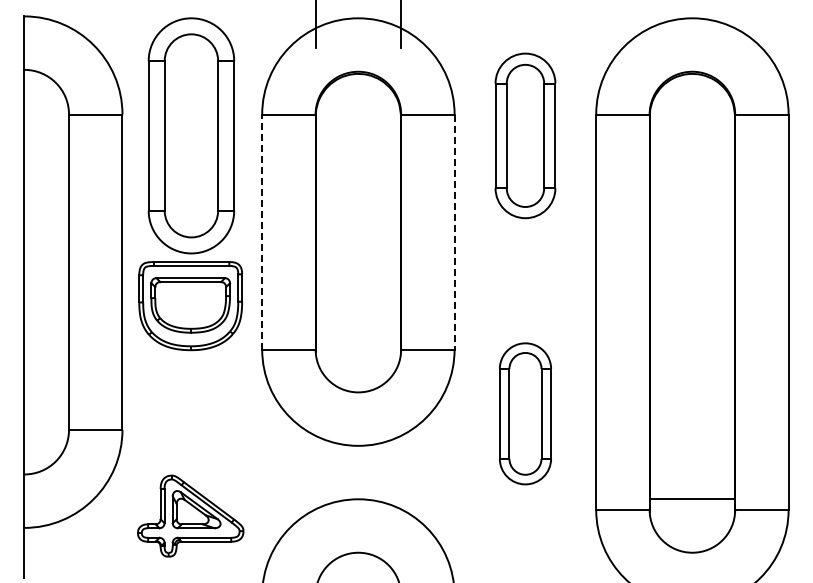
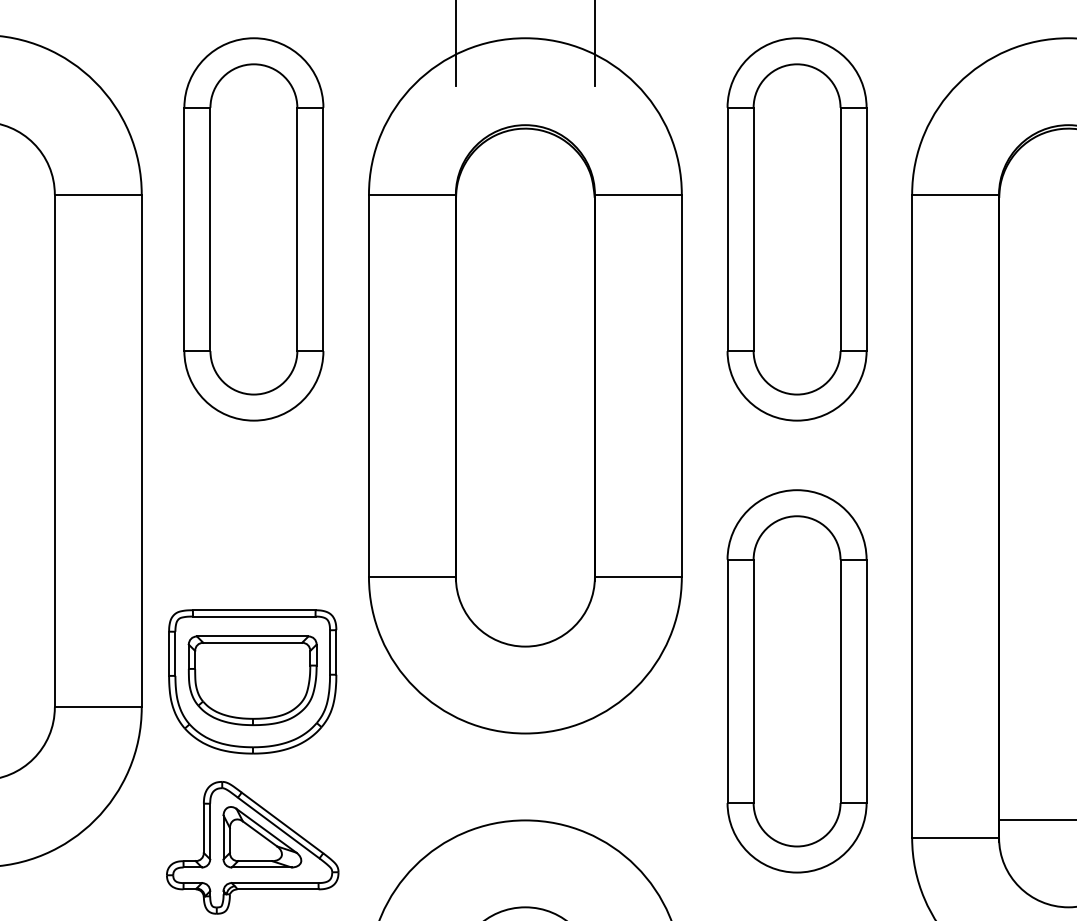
part: (525, 135) -> (797, 228), size x1.43
line: (262, 232) -> (369, 386), dashed -> solid
line: (454, 232) -> (681, 386), dashed -> solid
part: (190, 306) -> (252, 682), moved
part: (525, 413) -> (797, 680), size x1.67

